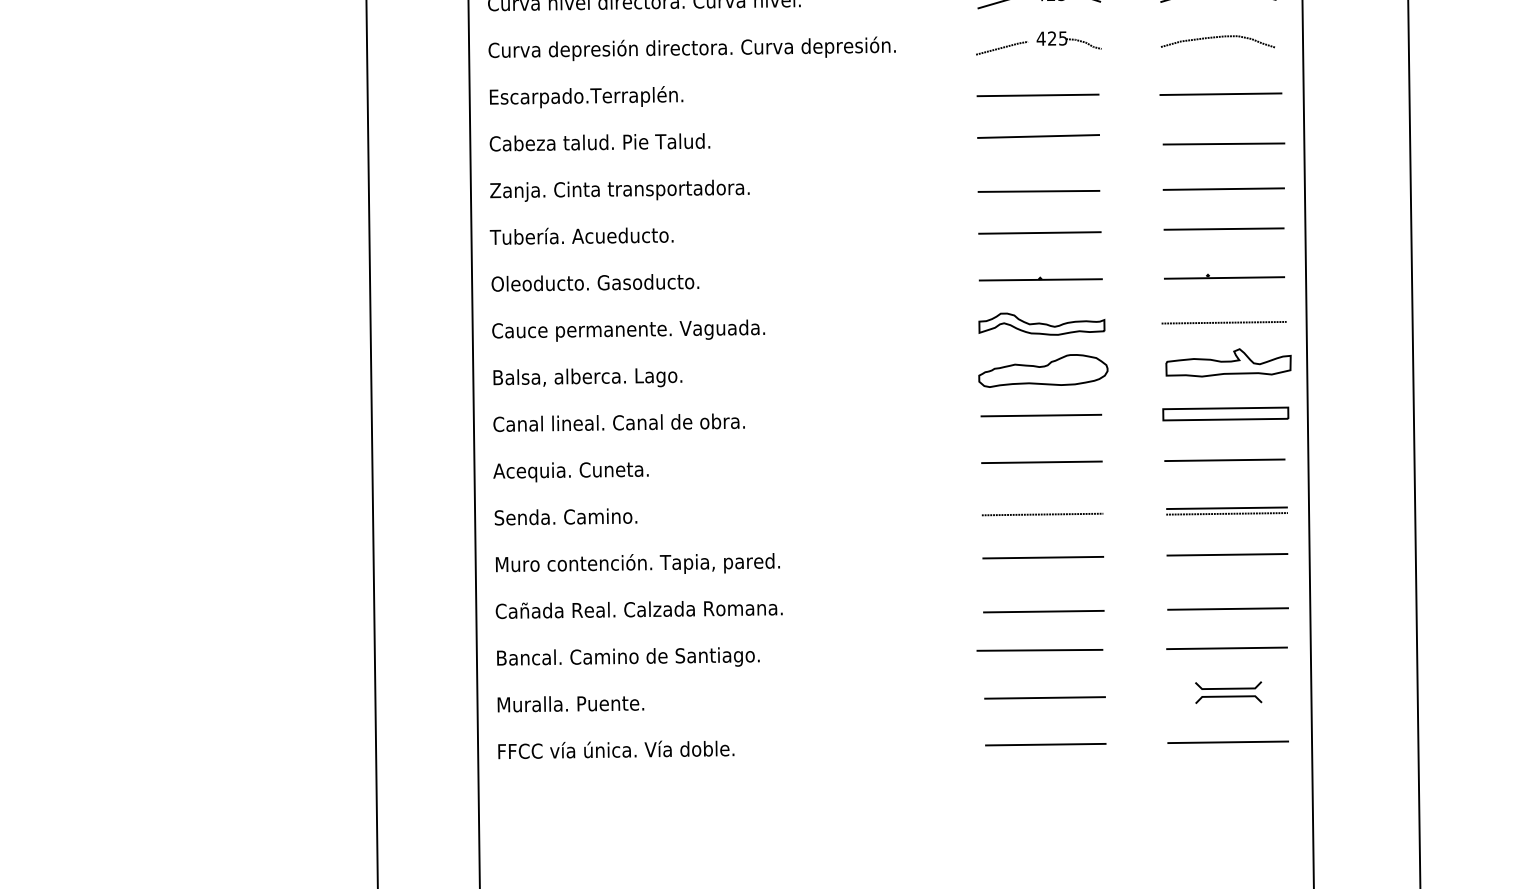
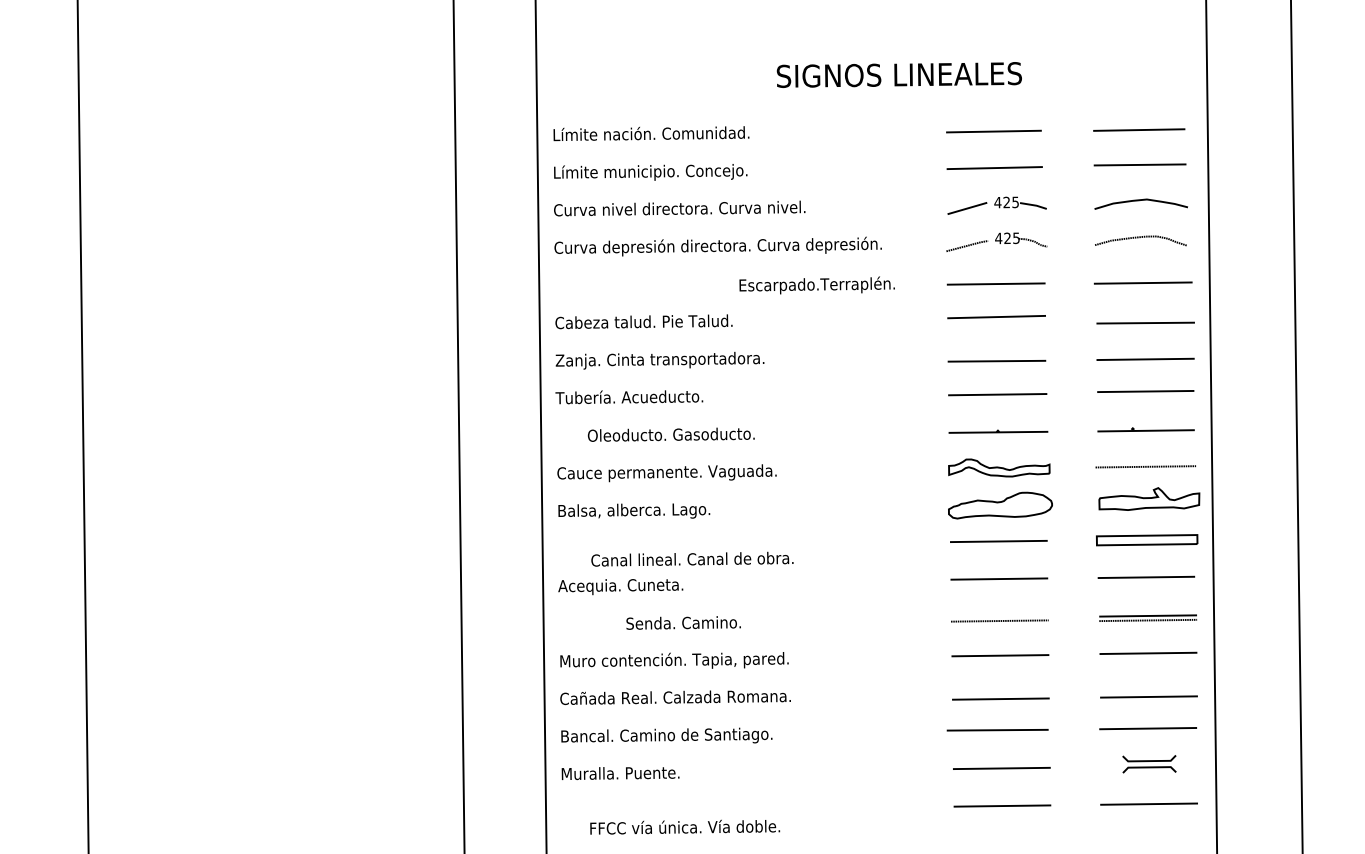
text: (585, 97) -> (816, 285), moved
text: (594, 282) -> (670, 434), moved
text: (619, 421) -> (692, 558), moved
text: (565, 516) -> (683, 622), moved
text: (616, 748) -> (685, 826), moved

